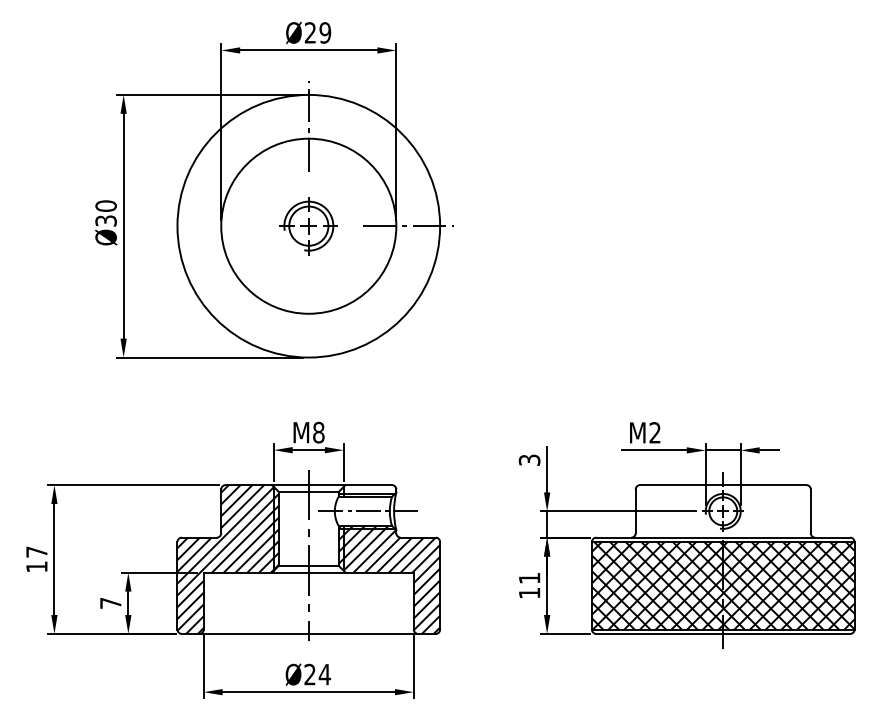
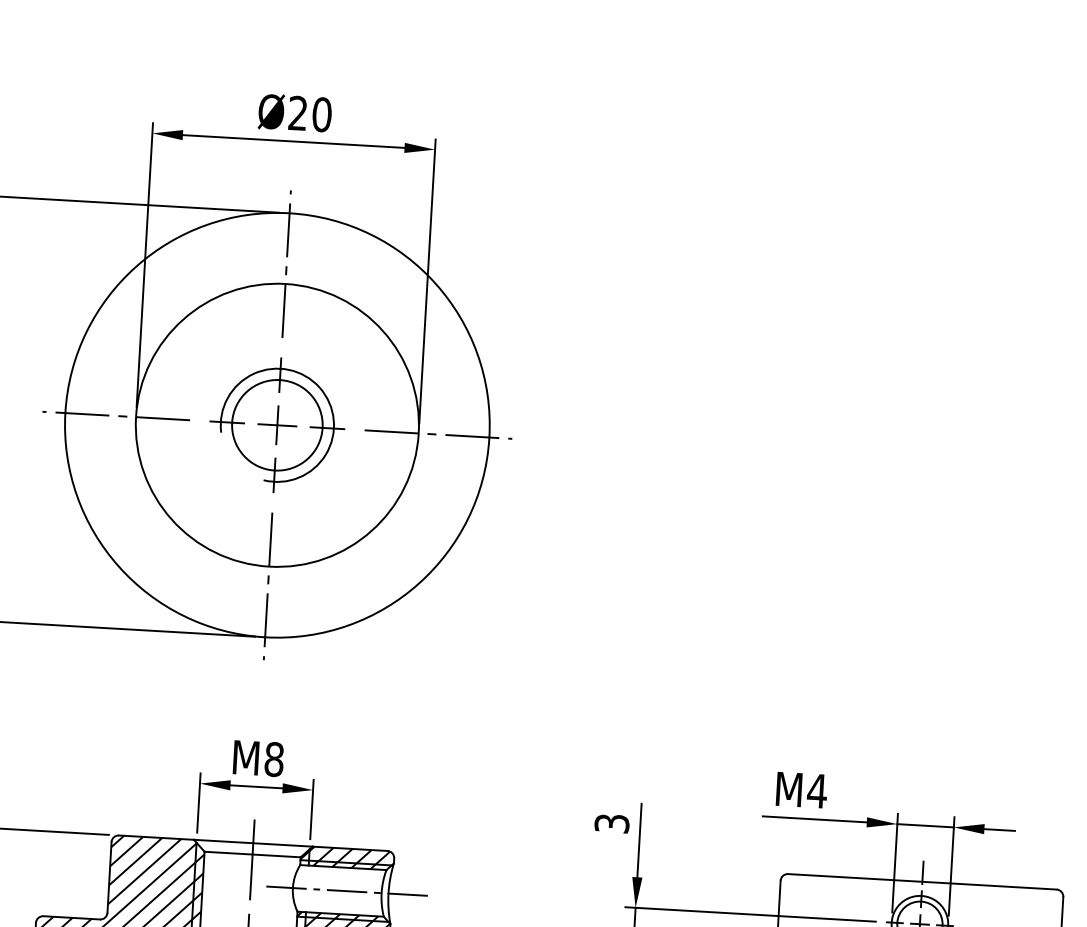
text: (325, 32) -> (322, 114), Ø29 -> Ø20
part: (308, 225) -> (276, 424), size x1.43
line: (208, 226) -> (115, 416), added
line: (308, 325) -> (267, 585), added
text: (655, 432) -> (817, 790), M2 -> M4
hatch: (365, 490) -> (344, 857), added

